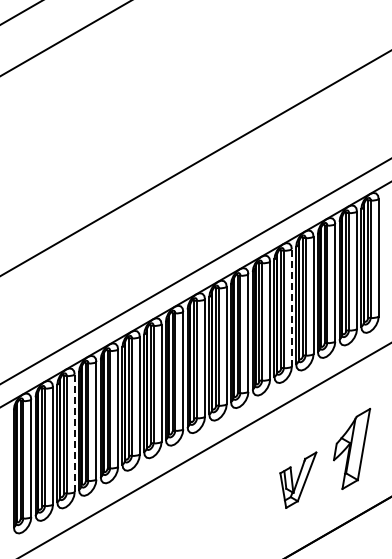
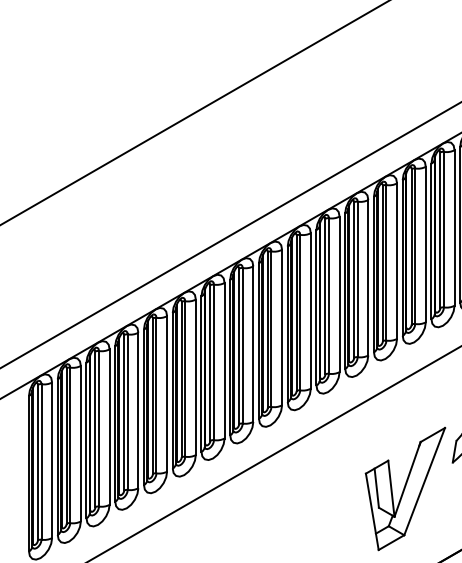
line: (291, 308) -> (396, 261), dashed -> solid
line: (74, 433) -> (109, 427), dashed -> solid
part: (298, 480) -> (405, 489), size x1.67

